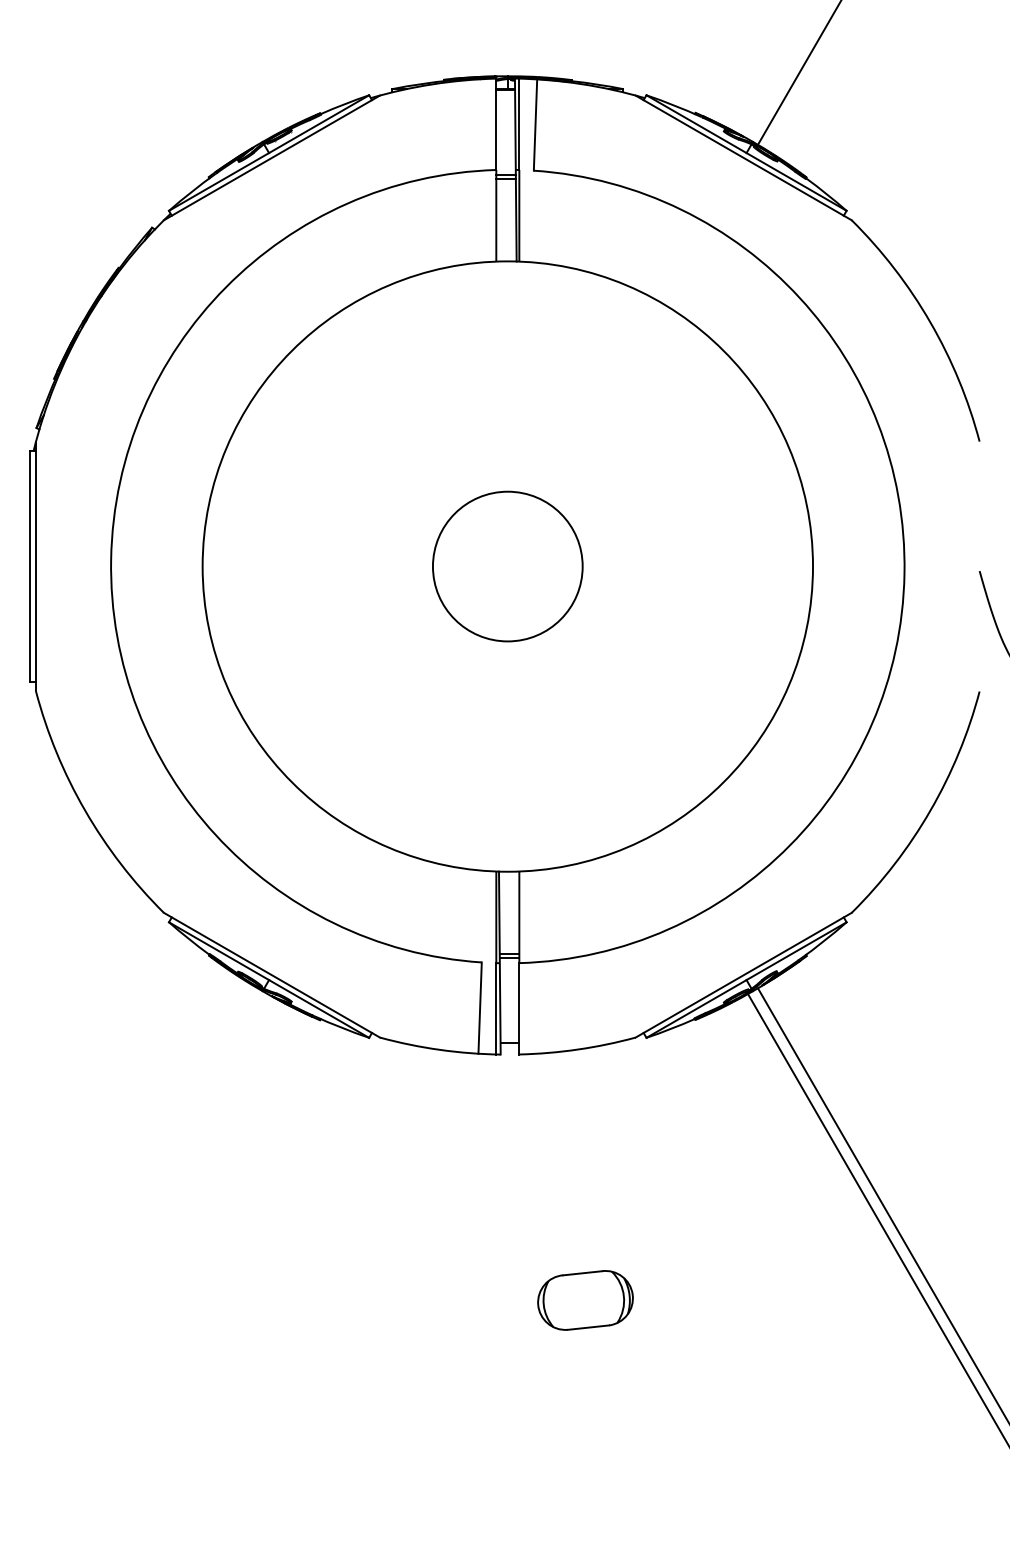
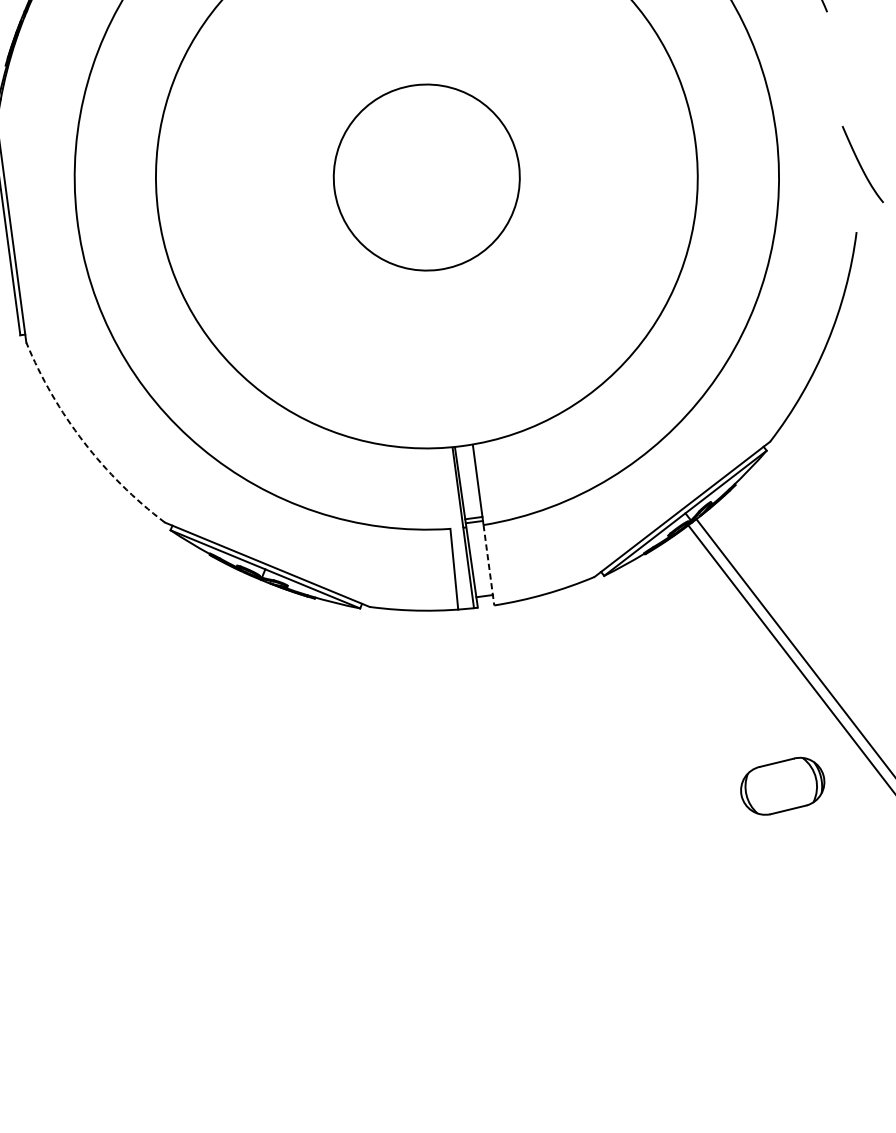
circle: (507, 566) -> (426, 177), size x1.4
arc: (85, 810) -> (83, 441), solid -> dashed
line: (519, 1008) -> (489, 564), solid -> dashed
part: (585, 1300) -> (782, 786), moved

